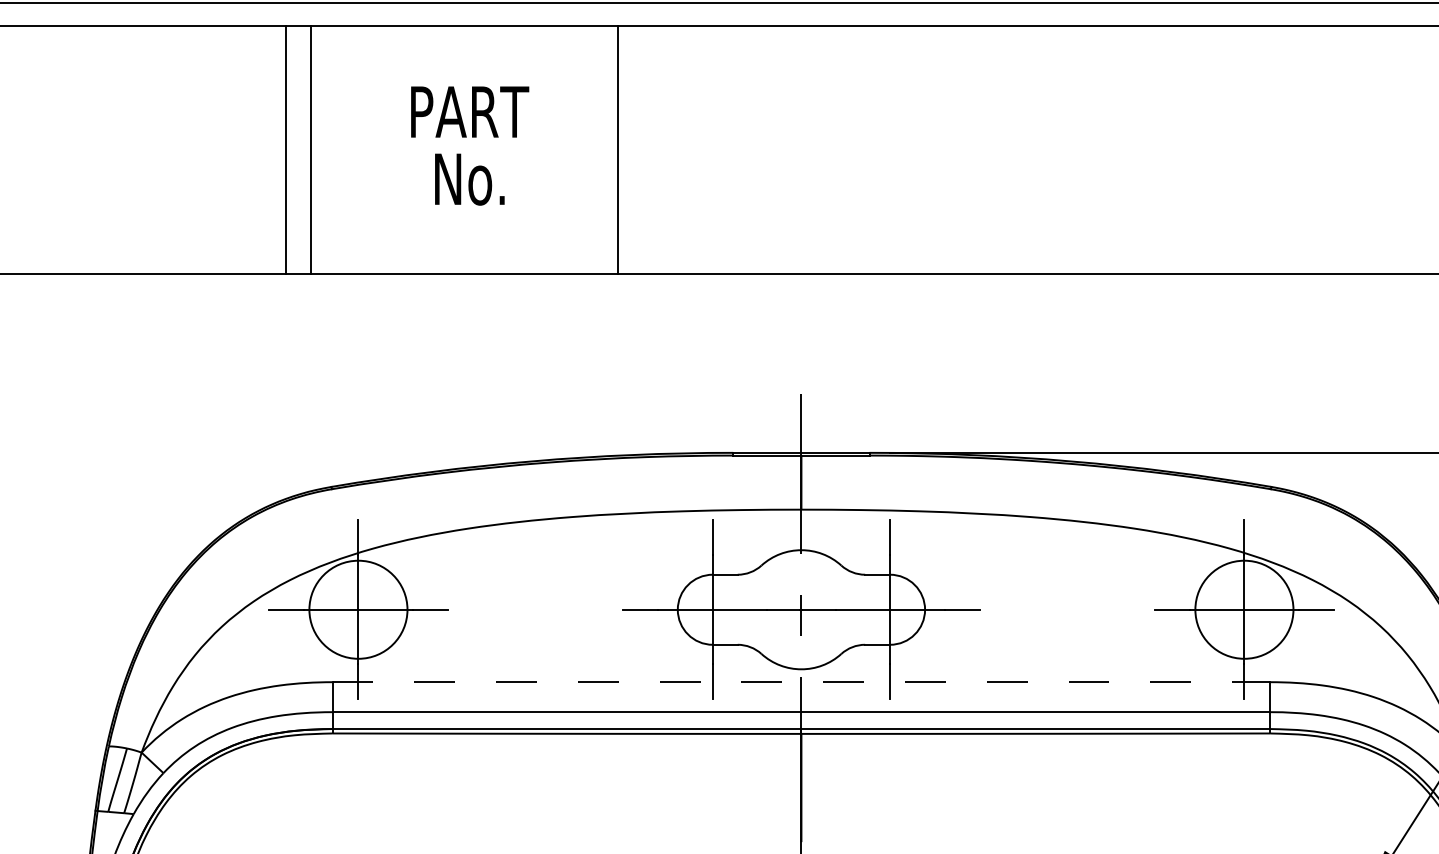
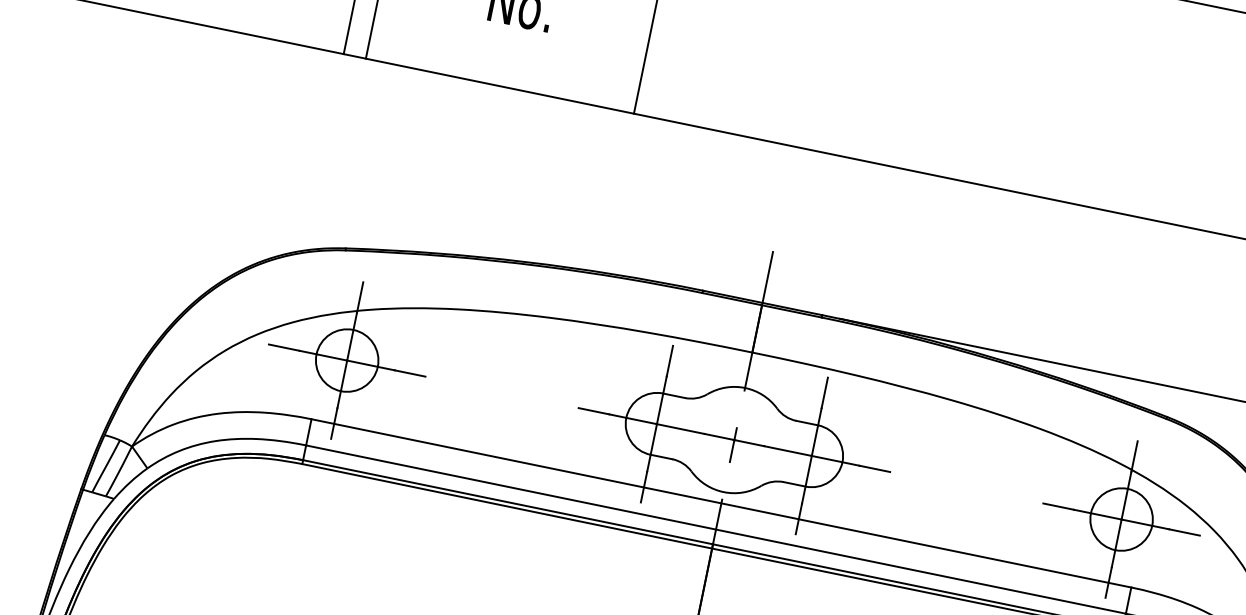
circle: (358, 609) -> (347, 360), size x0.71
circle: (1244, 609) -> (1121, 519), size x0.71
line: (801, 682) -> (721, 503), dashed -> solid

